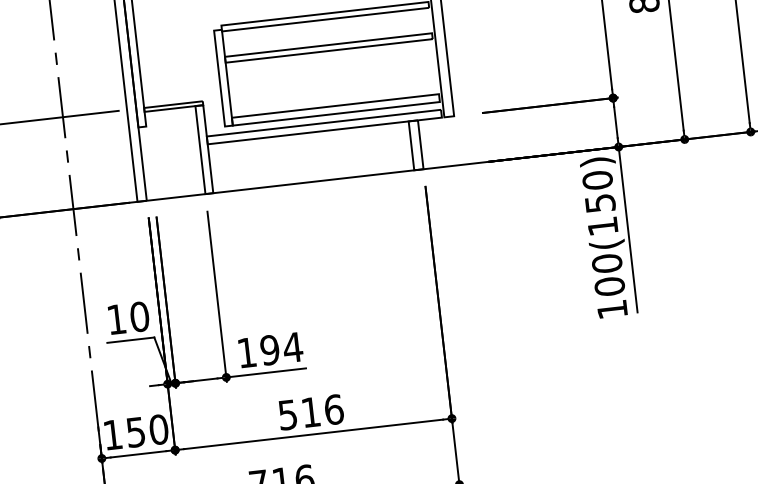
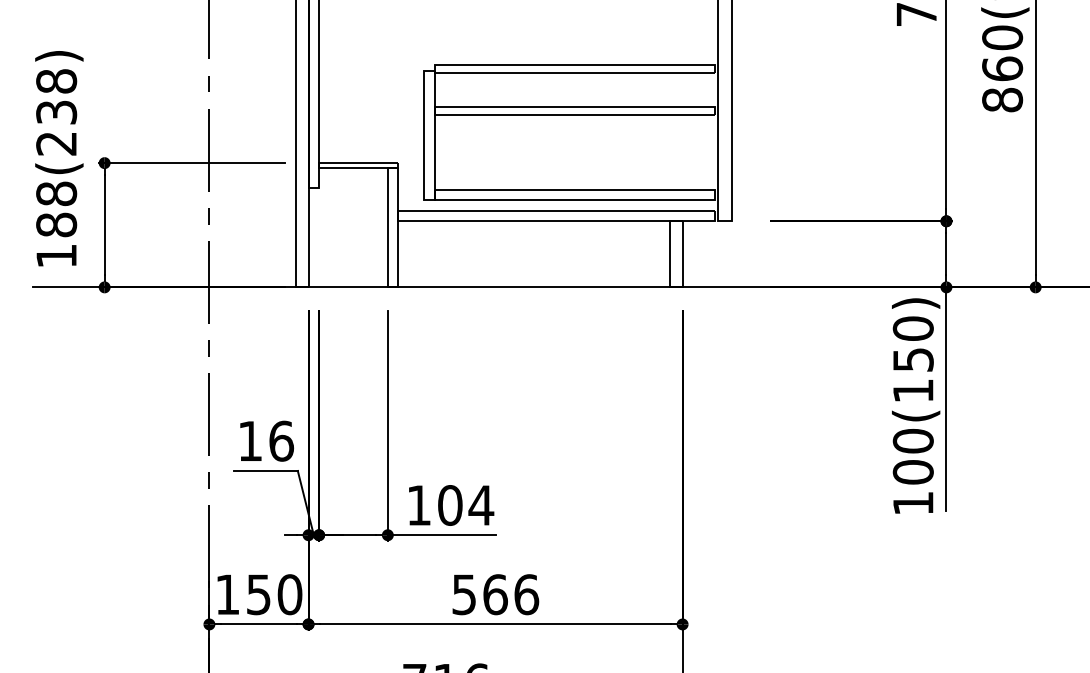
text: (139, 316) -> (281, 440), 10 -> 16
text: (270, 350) -> (450, 505), 194 -> 104
text: (310, 412) -> (495, 594), 516 -> 566

